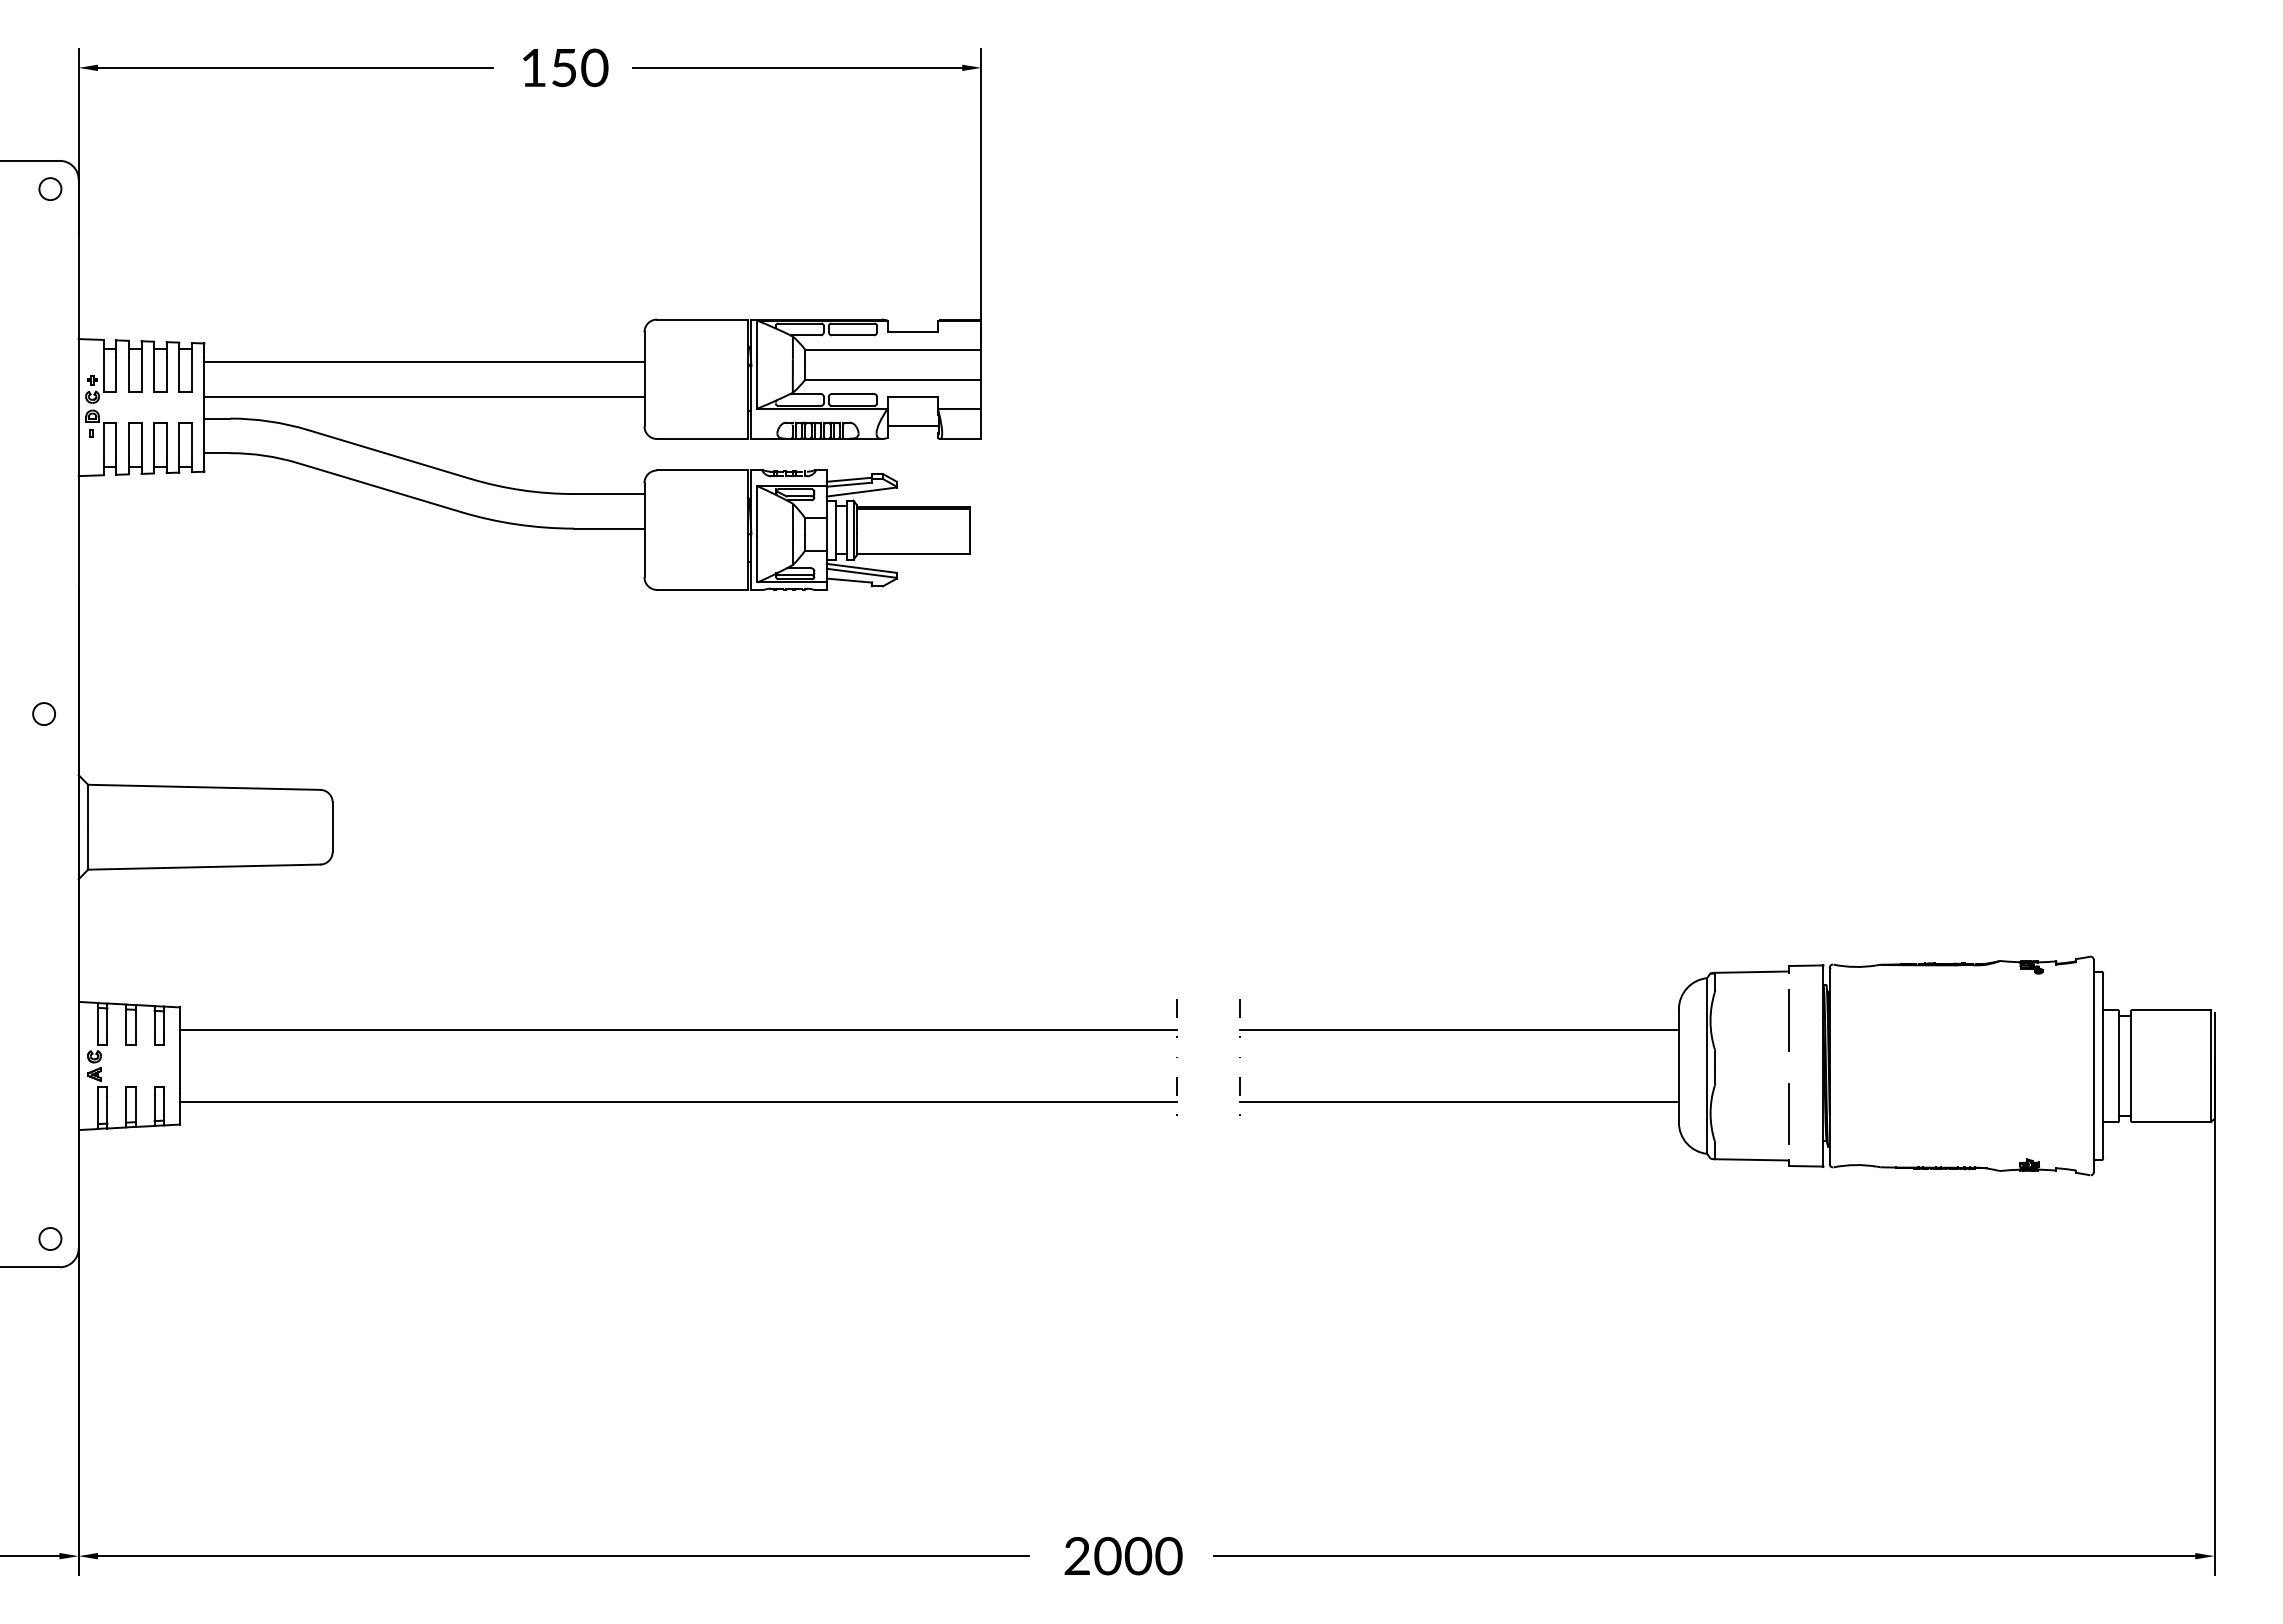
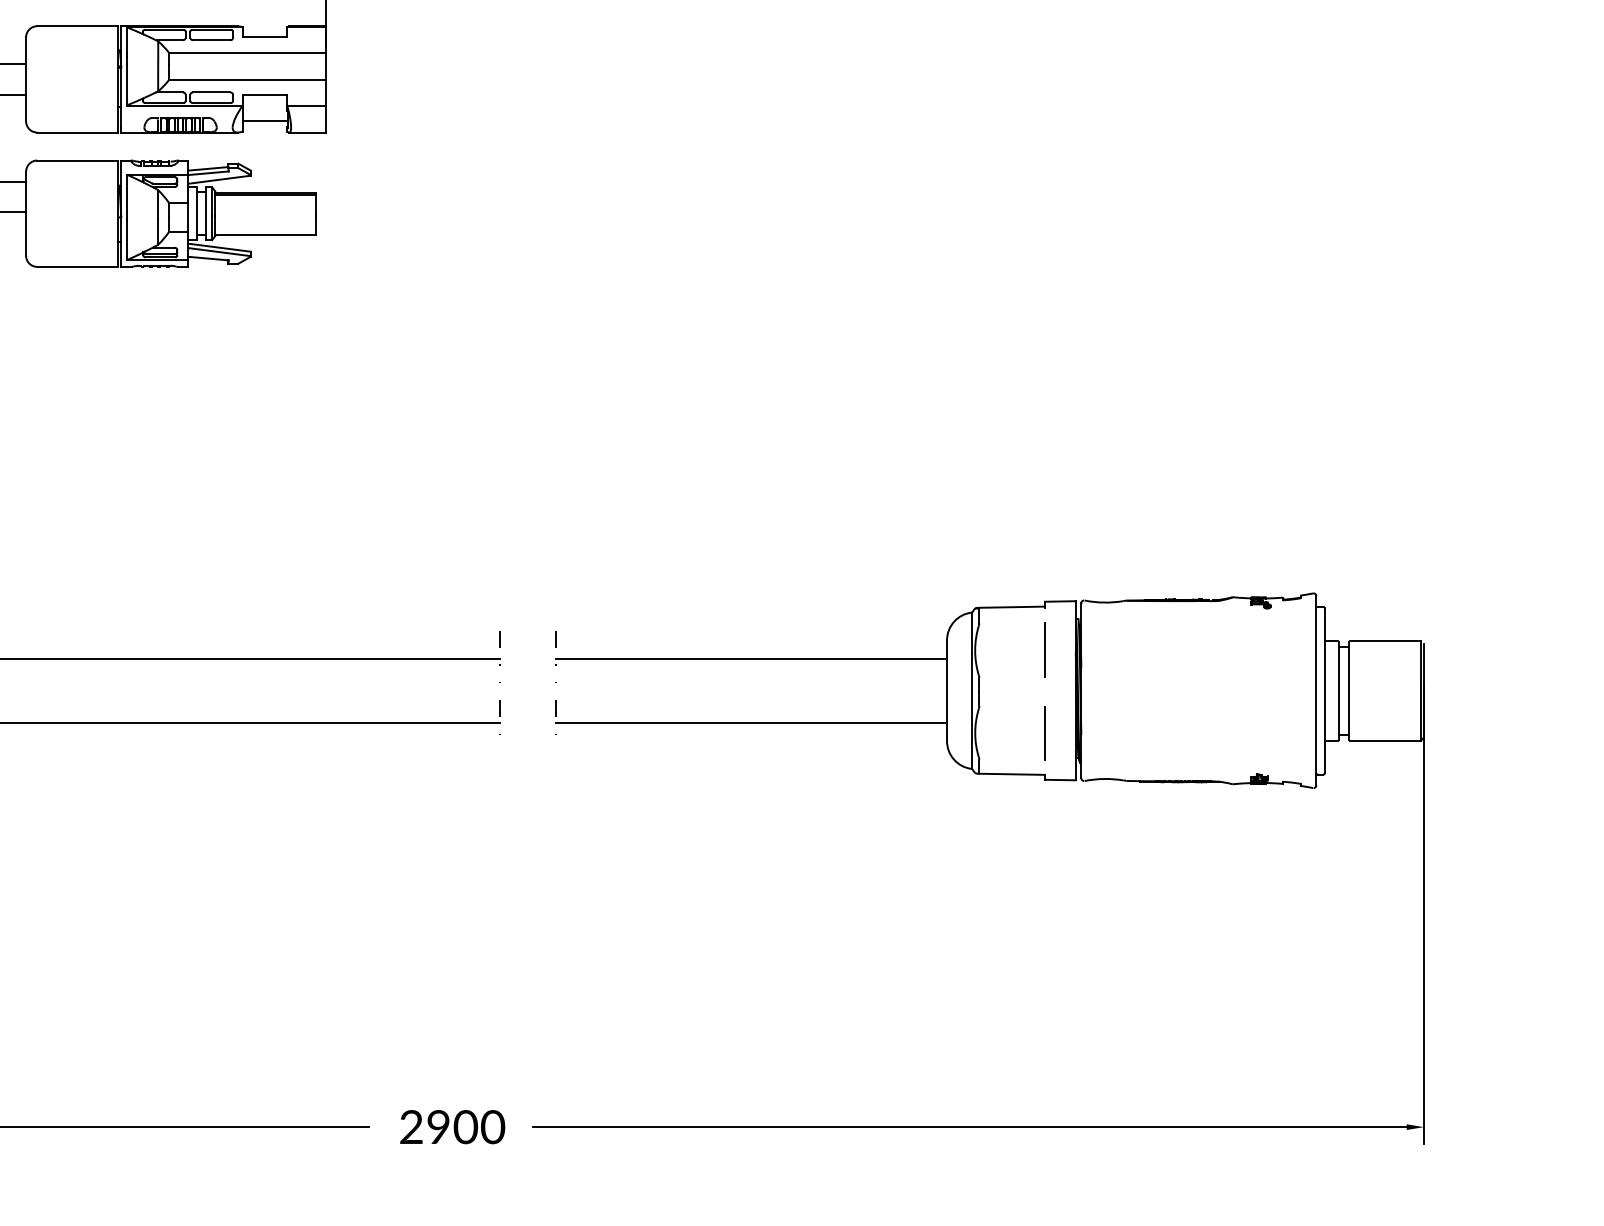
text: (1107, 1556) -> (438, 1127), 2000 -> 2900

